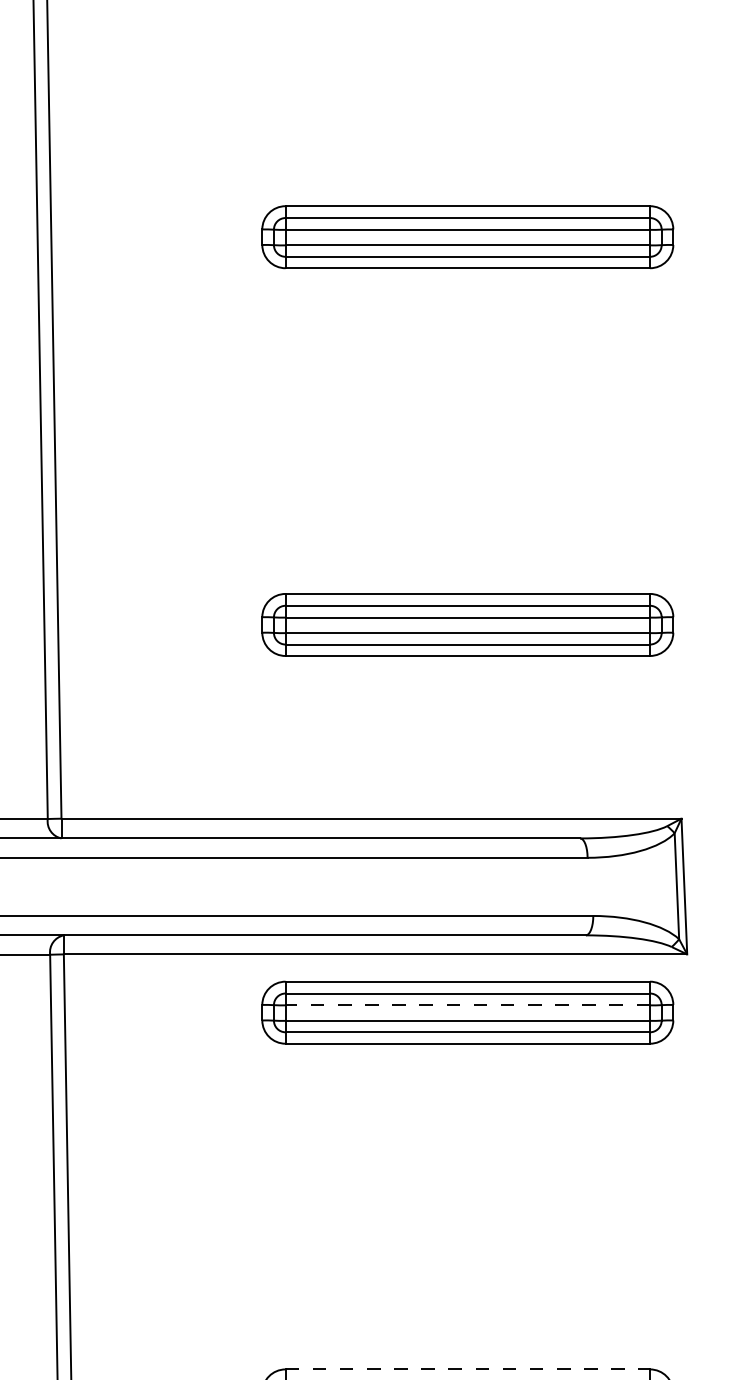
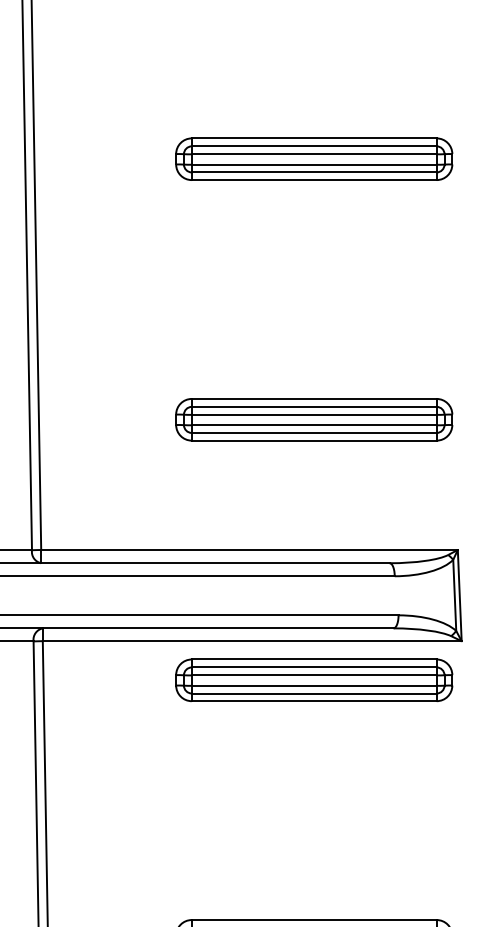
line: (466, 1005) -> (313, 675), dashed -> solid
line: (468, 1370) -> (314, 920), dashed -> solid

